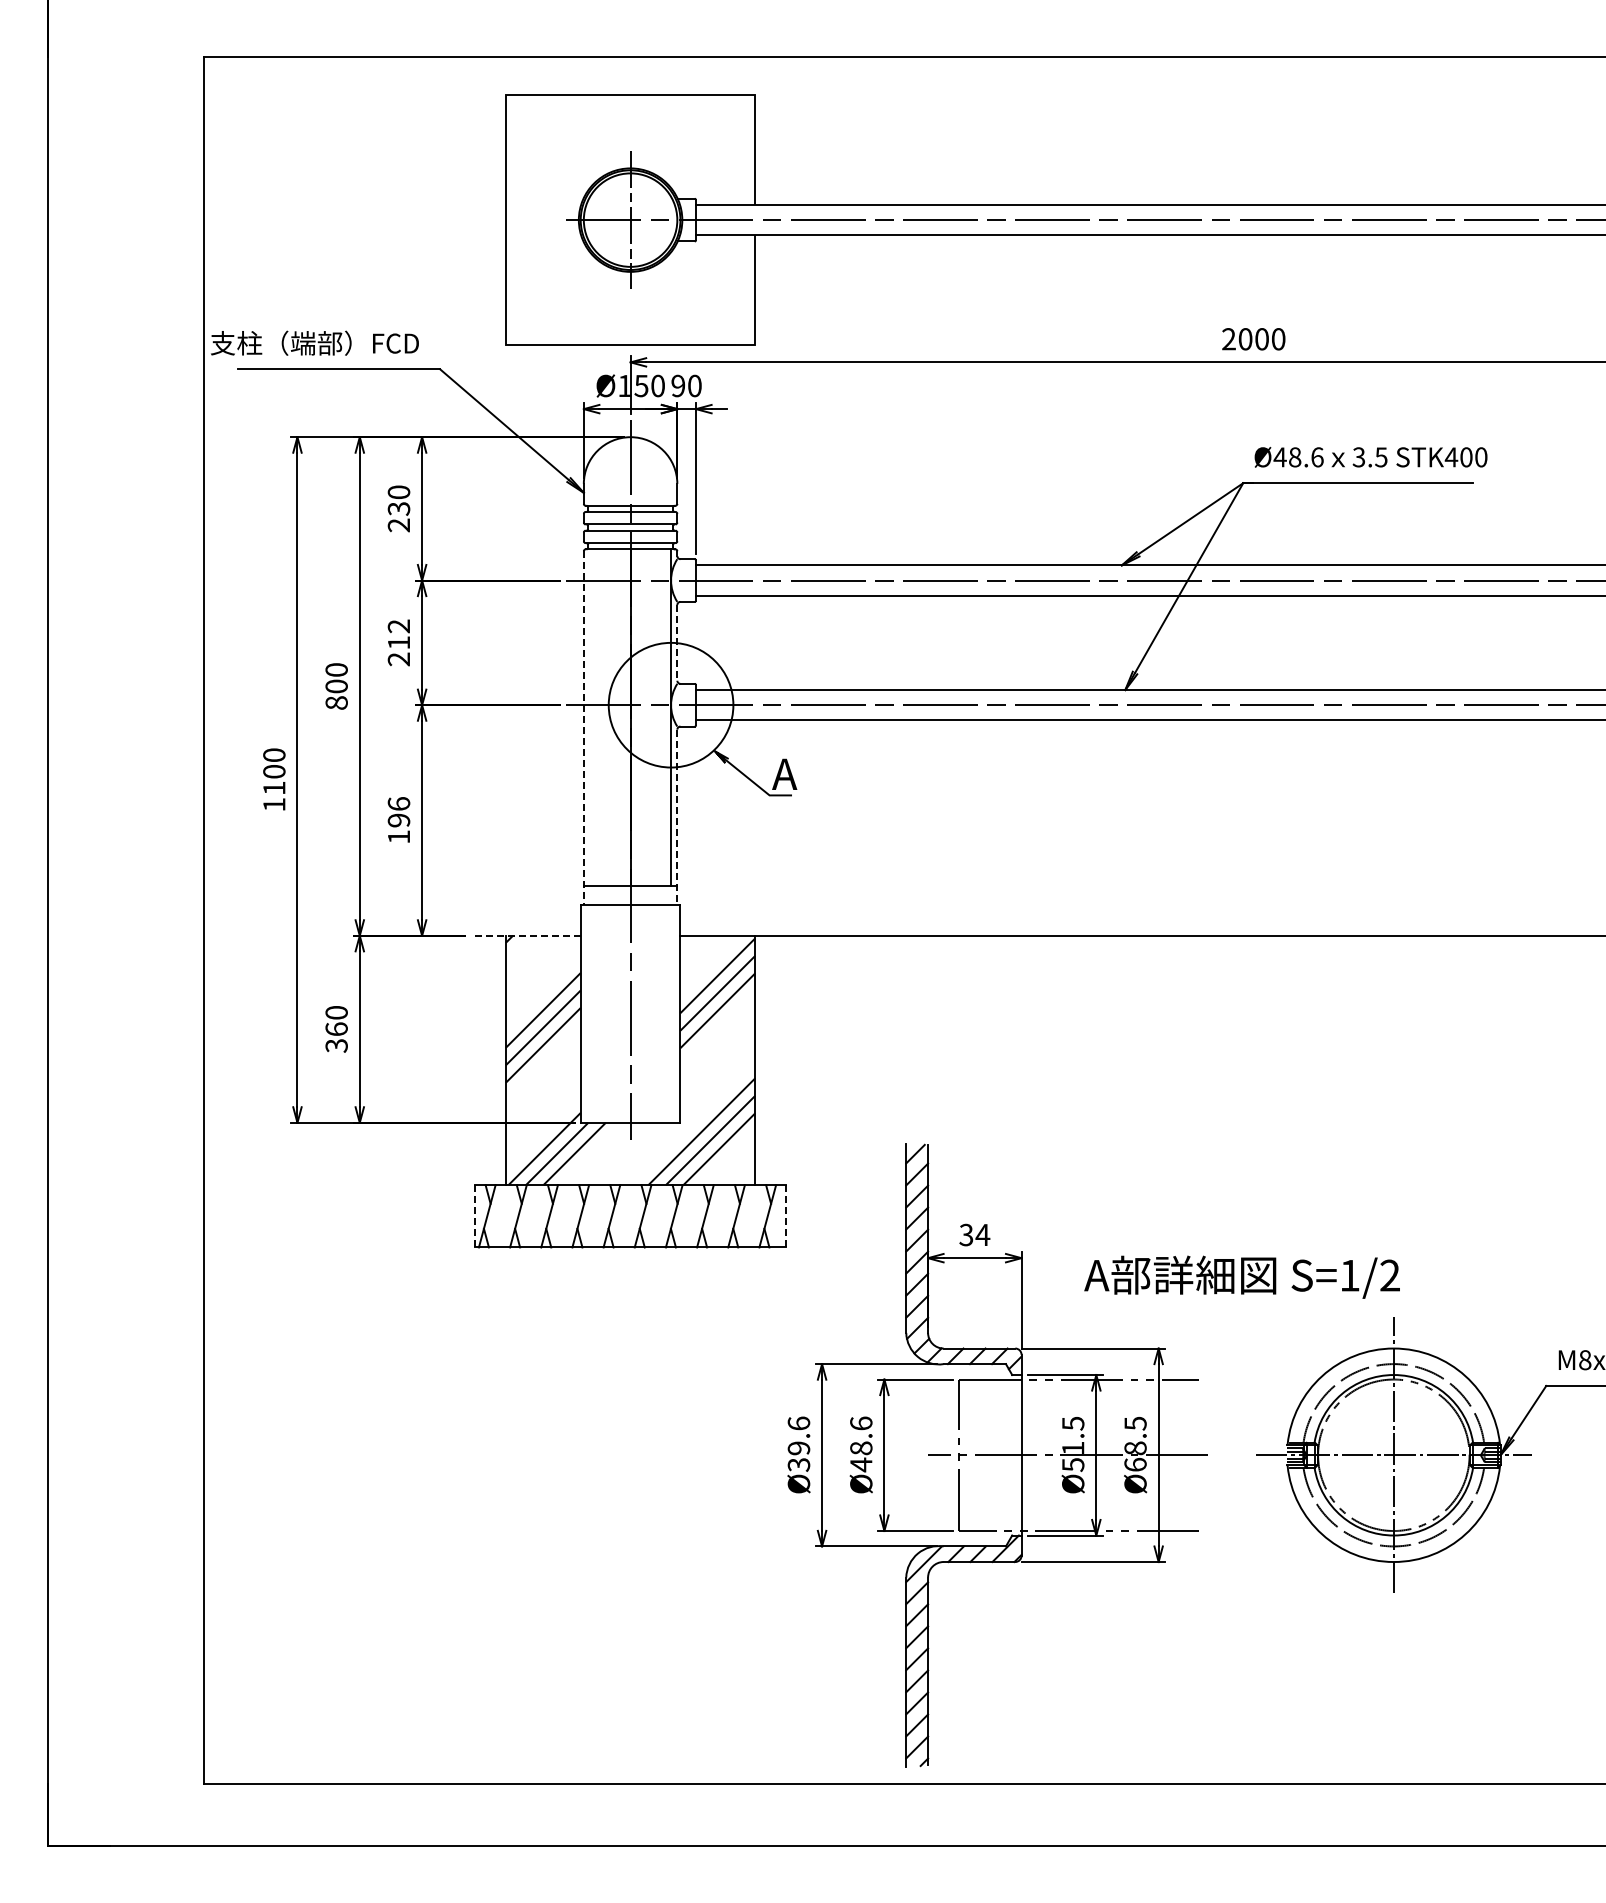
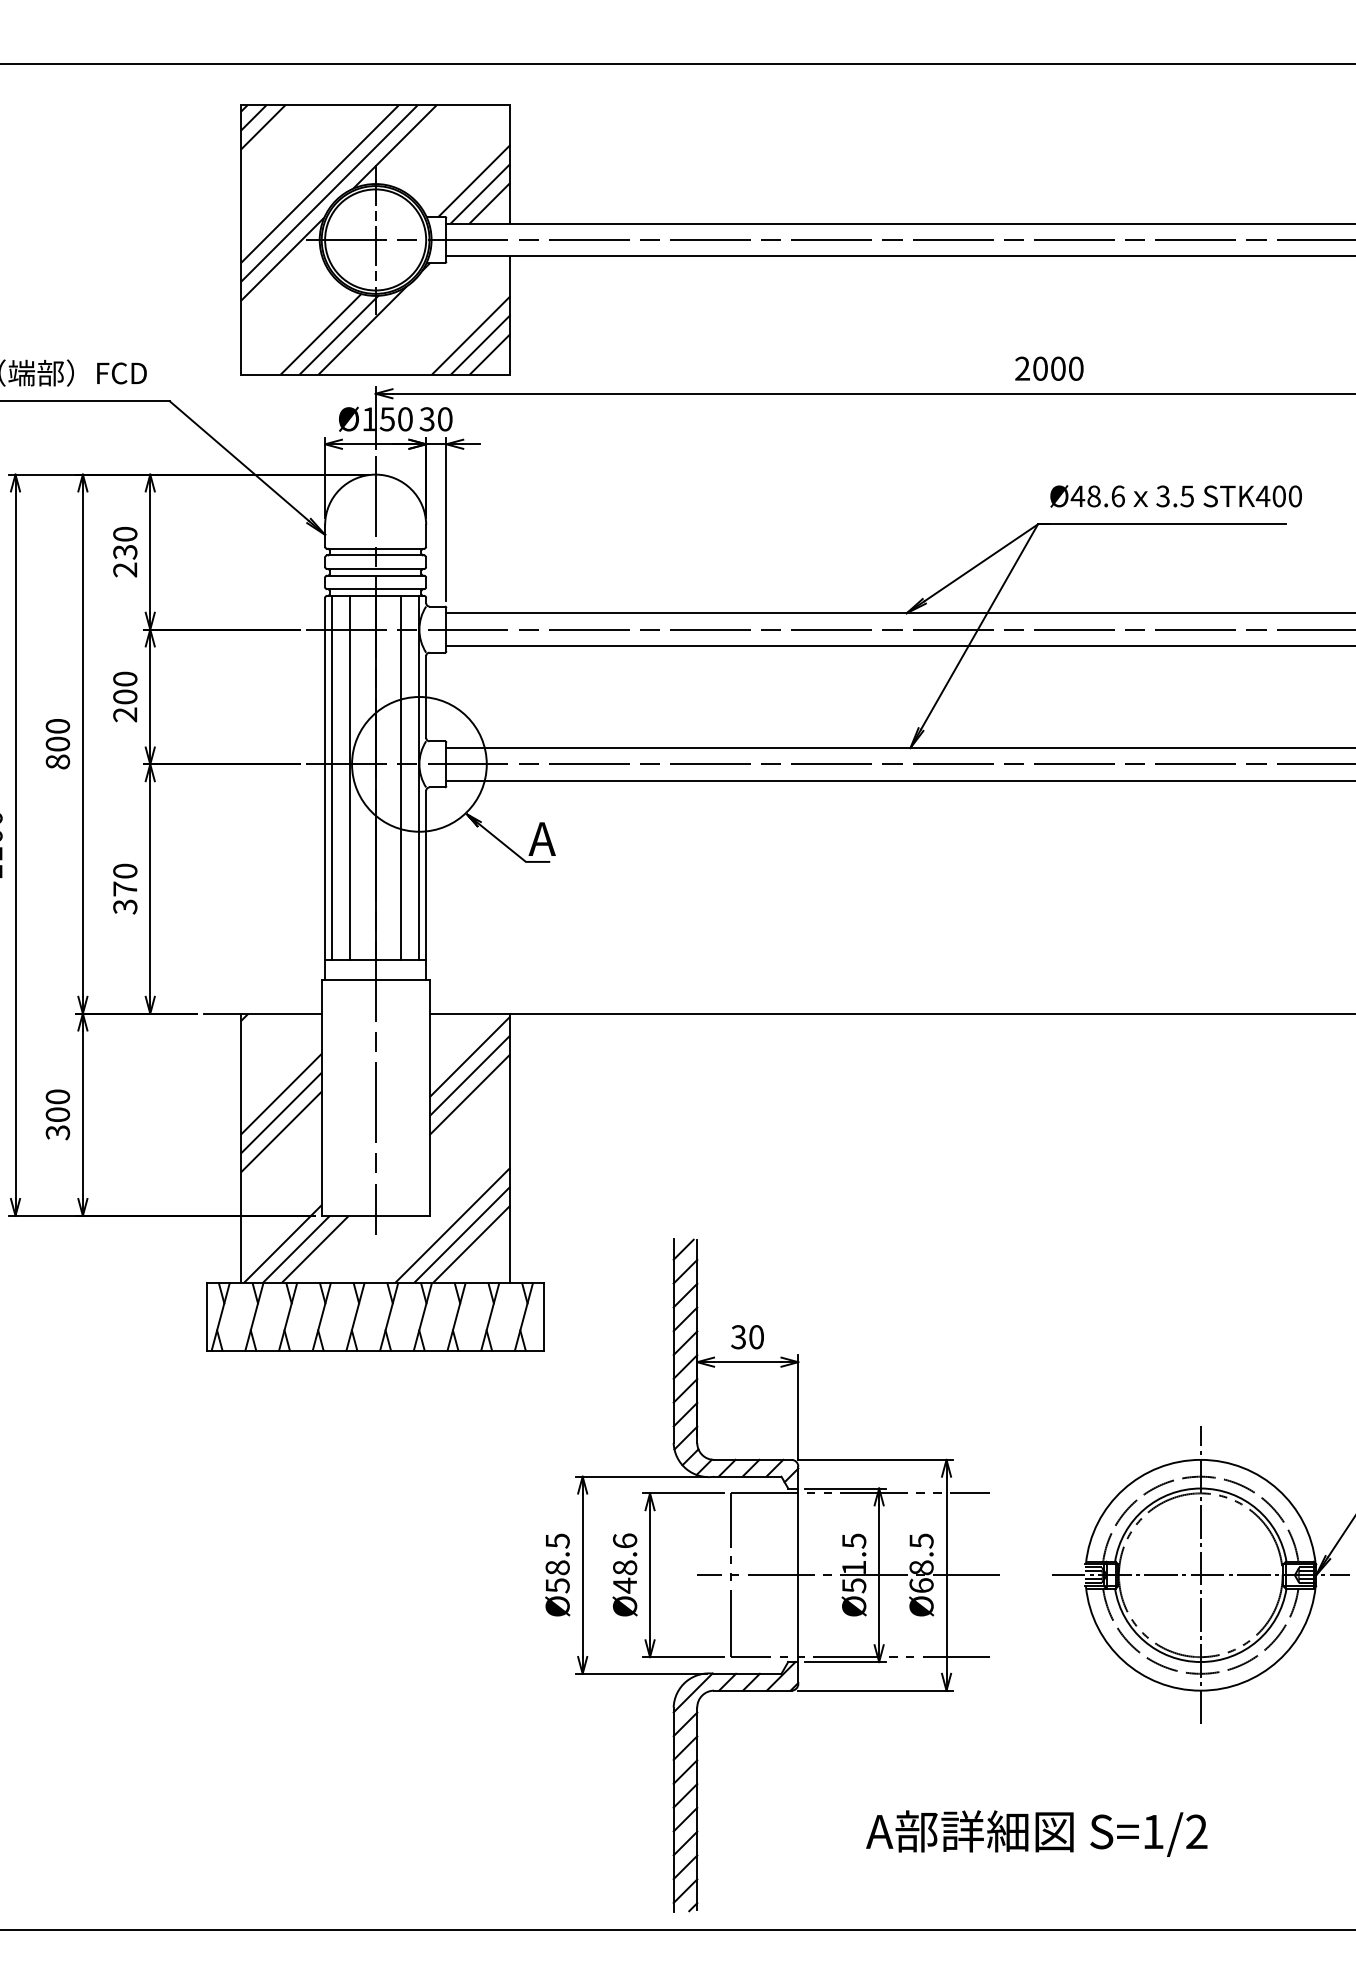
hatch: (630, 219) -> (375, 239), added
text: (677, 386) -> (426, 419), 90 -> 30
text: (398, 634) -> (124, 687), 212 -> 200
line: (677, 642) -> (426, 696), dashed -> solid
line: (590, 717) -> (332, 777), added
line: (607, 717) -> (350, 777), added
line: (653, 717) -> (400, 777), added
line: (583, 727) -> (324, 788), dashed -> solid
line: (677, 817) -> (426, 885), dashed -> solid
text: (398, 820) -> (124, 889), 196 -> 370
line: (526, 935) -> (263, 1013), dashed -> solid
text: (336, 1028) -> (57, 1113), 360 -> 300
line: (474, 1216) -> (206, 1317), dashed -> solid
line: (786, 1216) -> (544, 1317), dashed -> solid
text: (982, 1234) -> (756, 1336), 34 -> 30
text: (1241, 1276) -> (1036, 1832), moved
text: (798, 1443) -> (557, 1562), Ø39.6 -> Ø58.5

